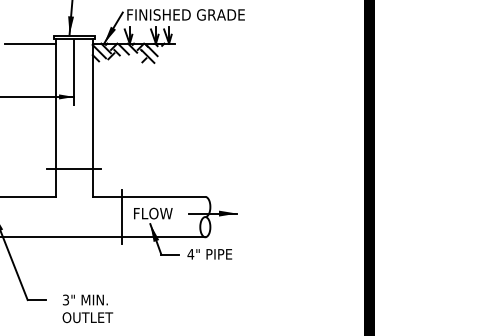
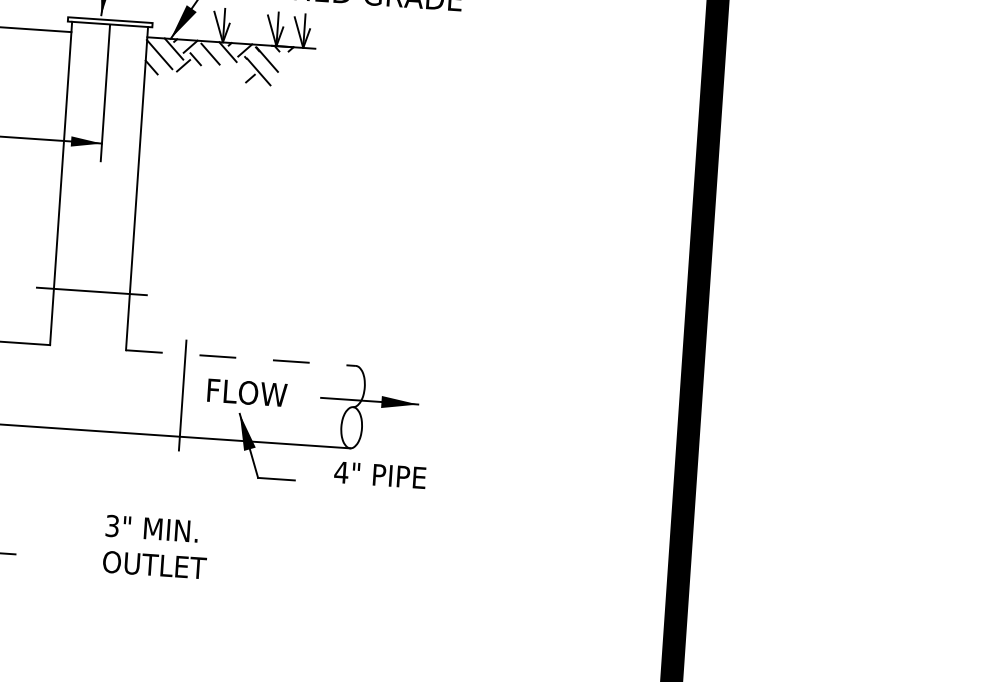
line: (149, 196) -> (241, 357), solid -> dashed
text: (209, 254) -> (379, 475), moved
text: (87, 308) -> (155, 546), moved

